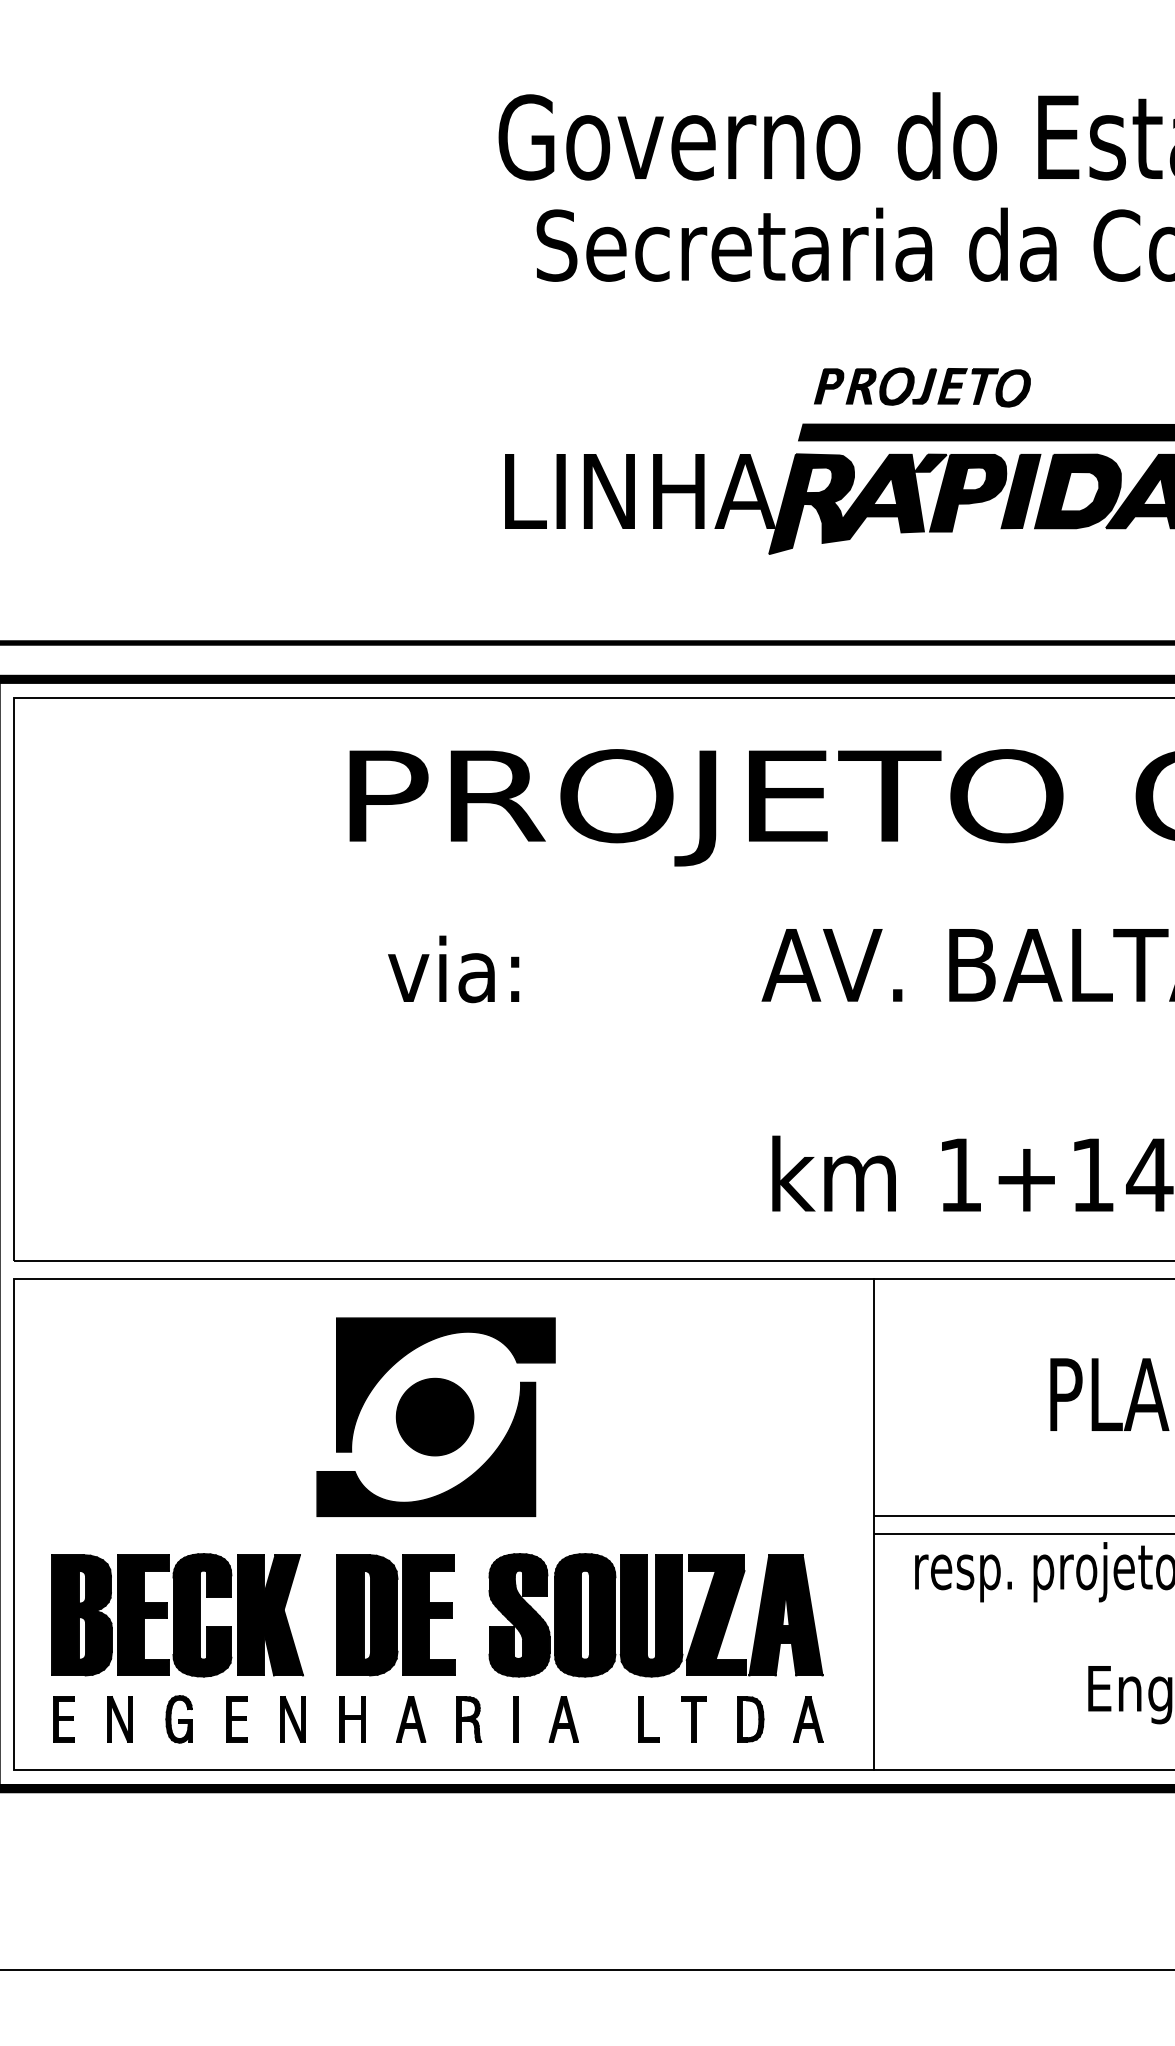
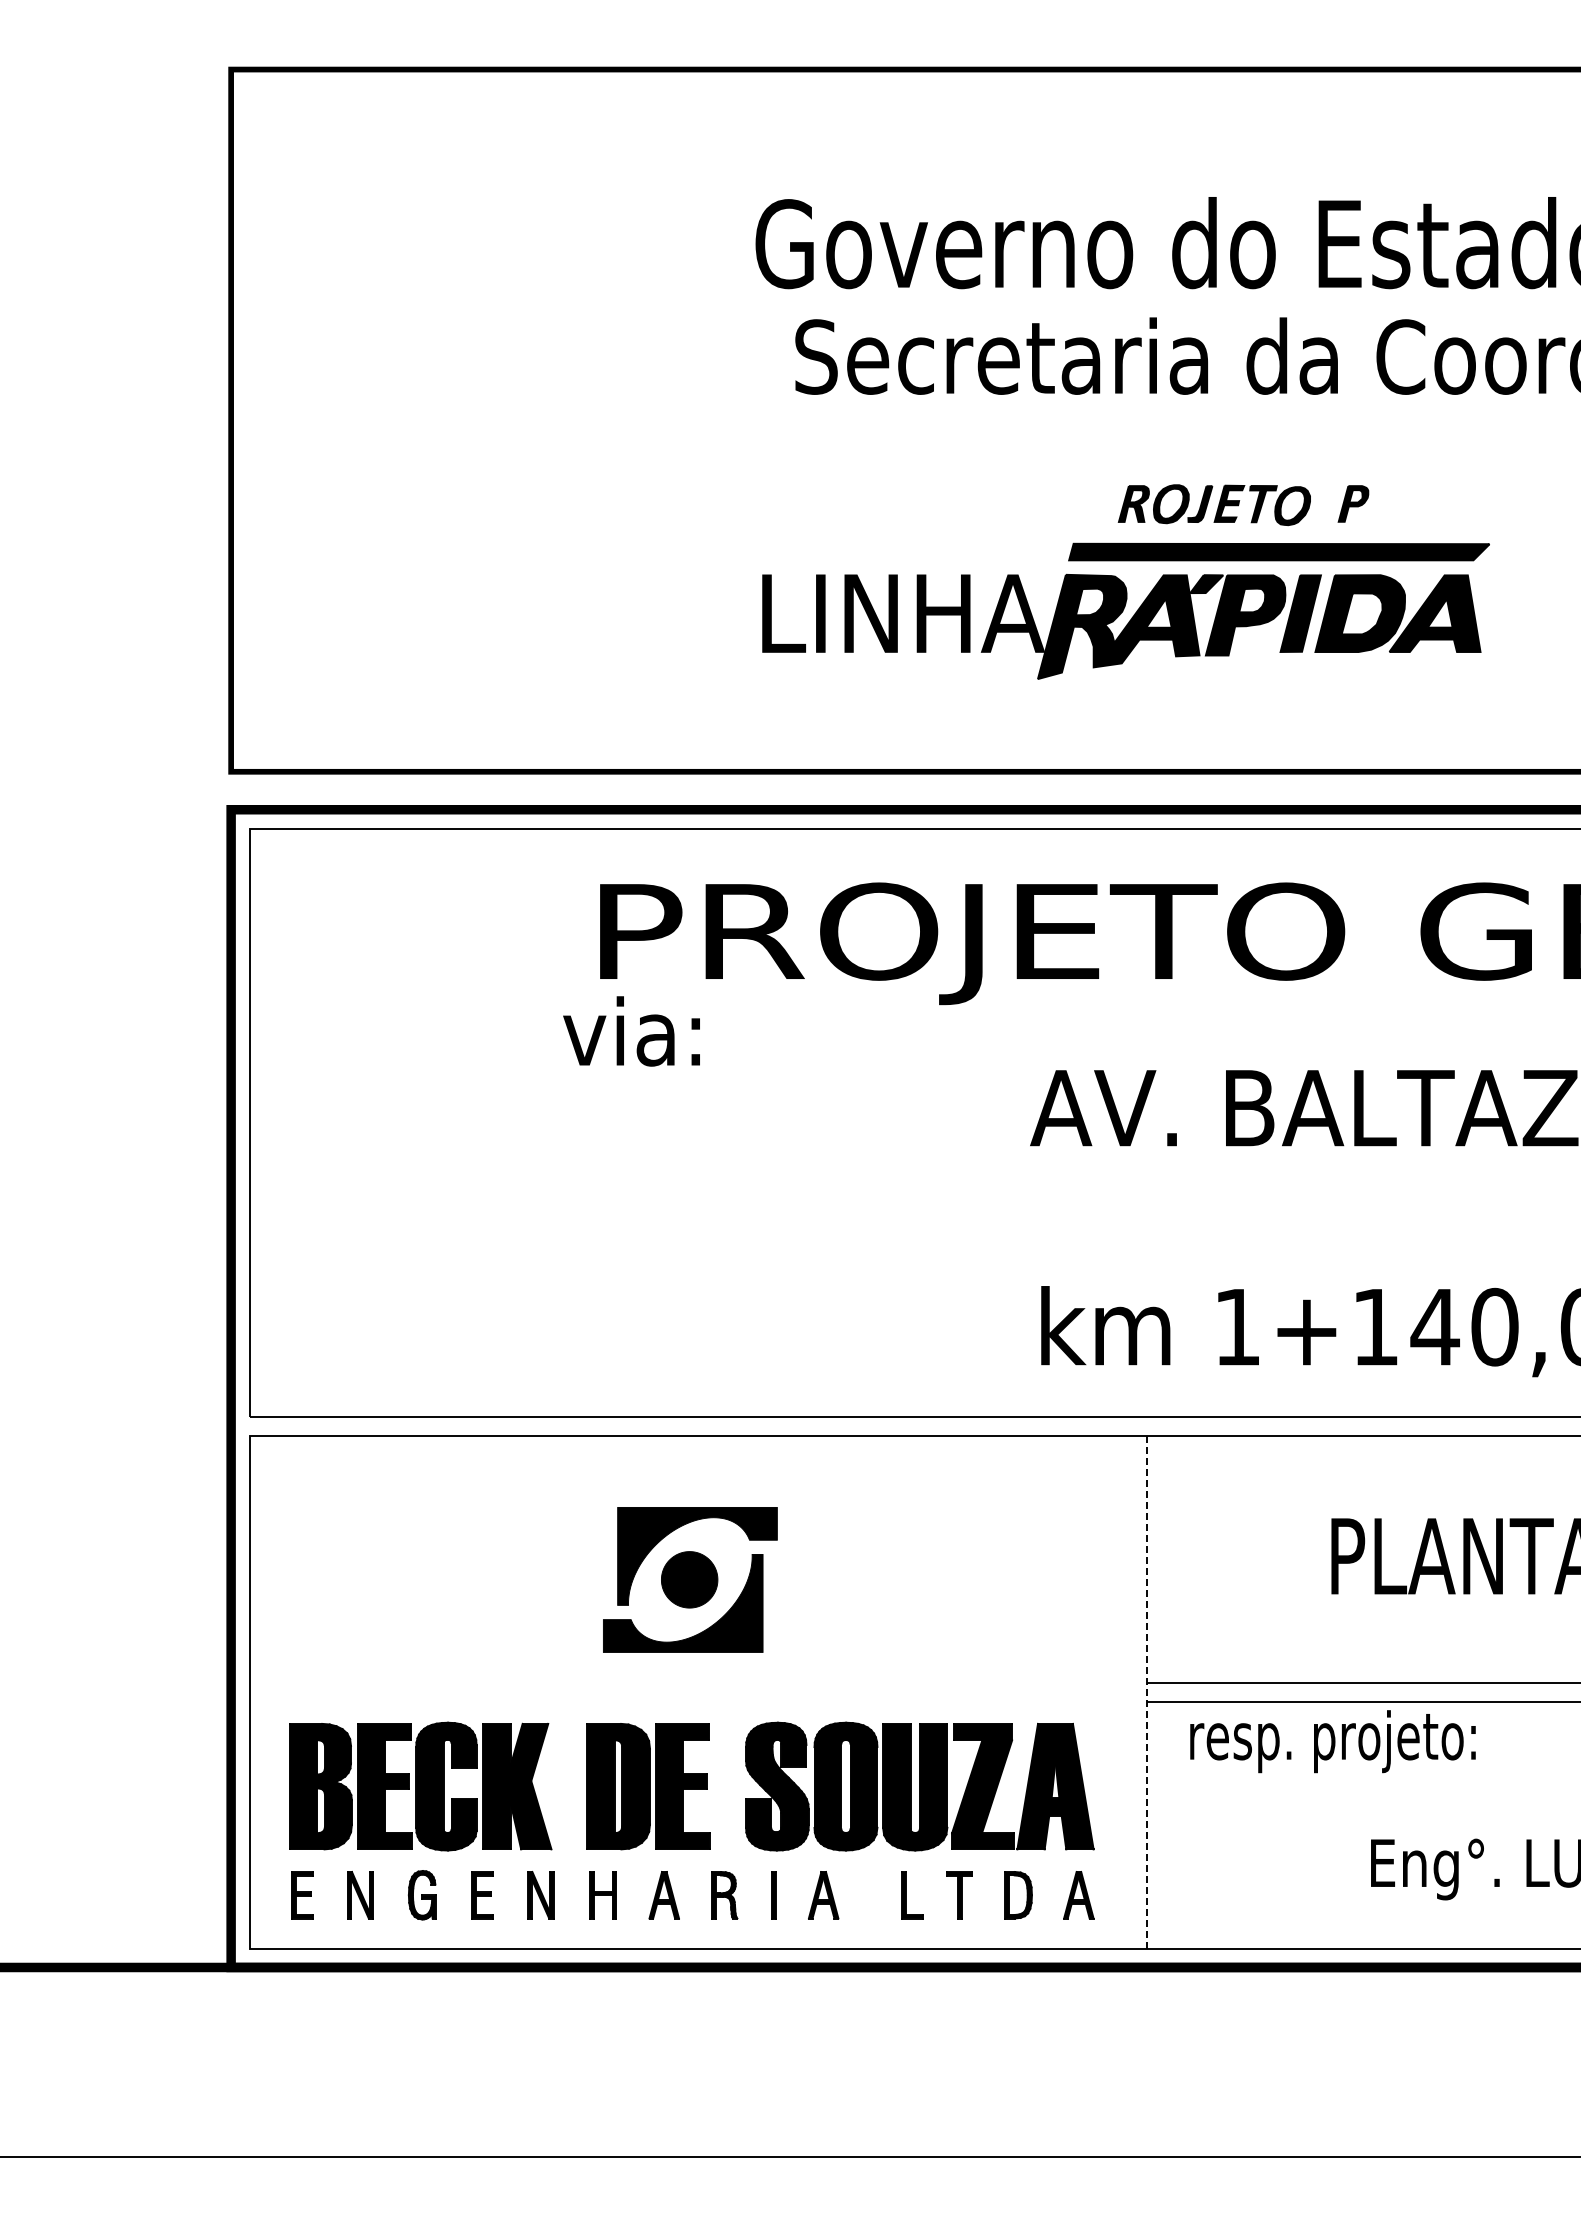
part: (829, 385) -> (1353, 503), moved
text: (453, 969) -> (631, 1031), moved
part: (436, 1416) -> (690, 1579), size x0.7
line: (873, 1525) -> (1146, 1692), solid -> dashed

